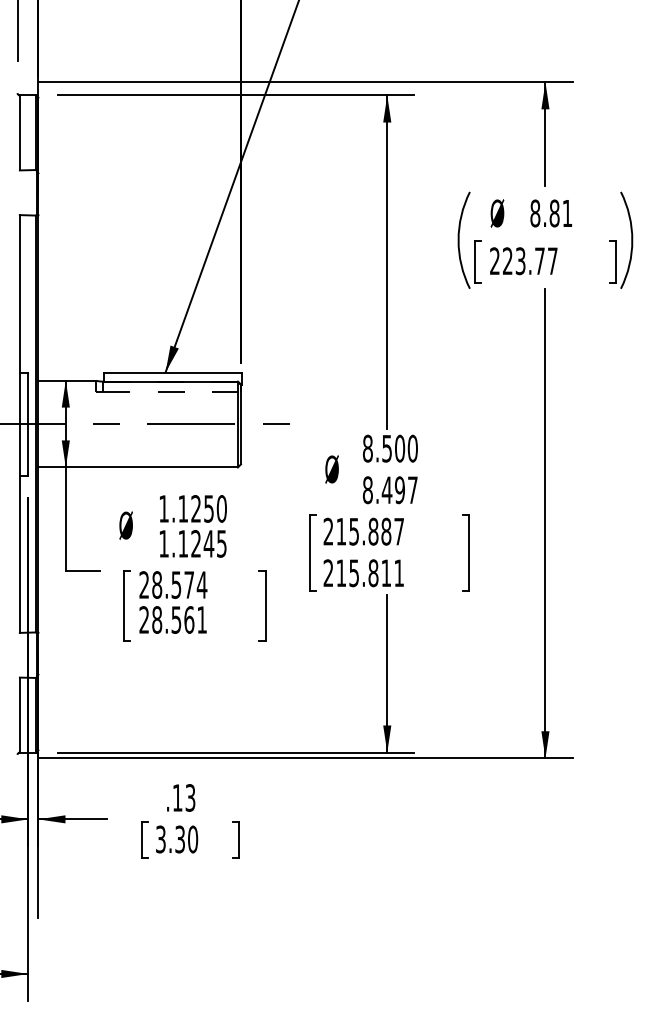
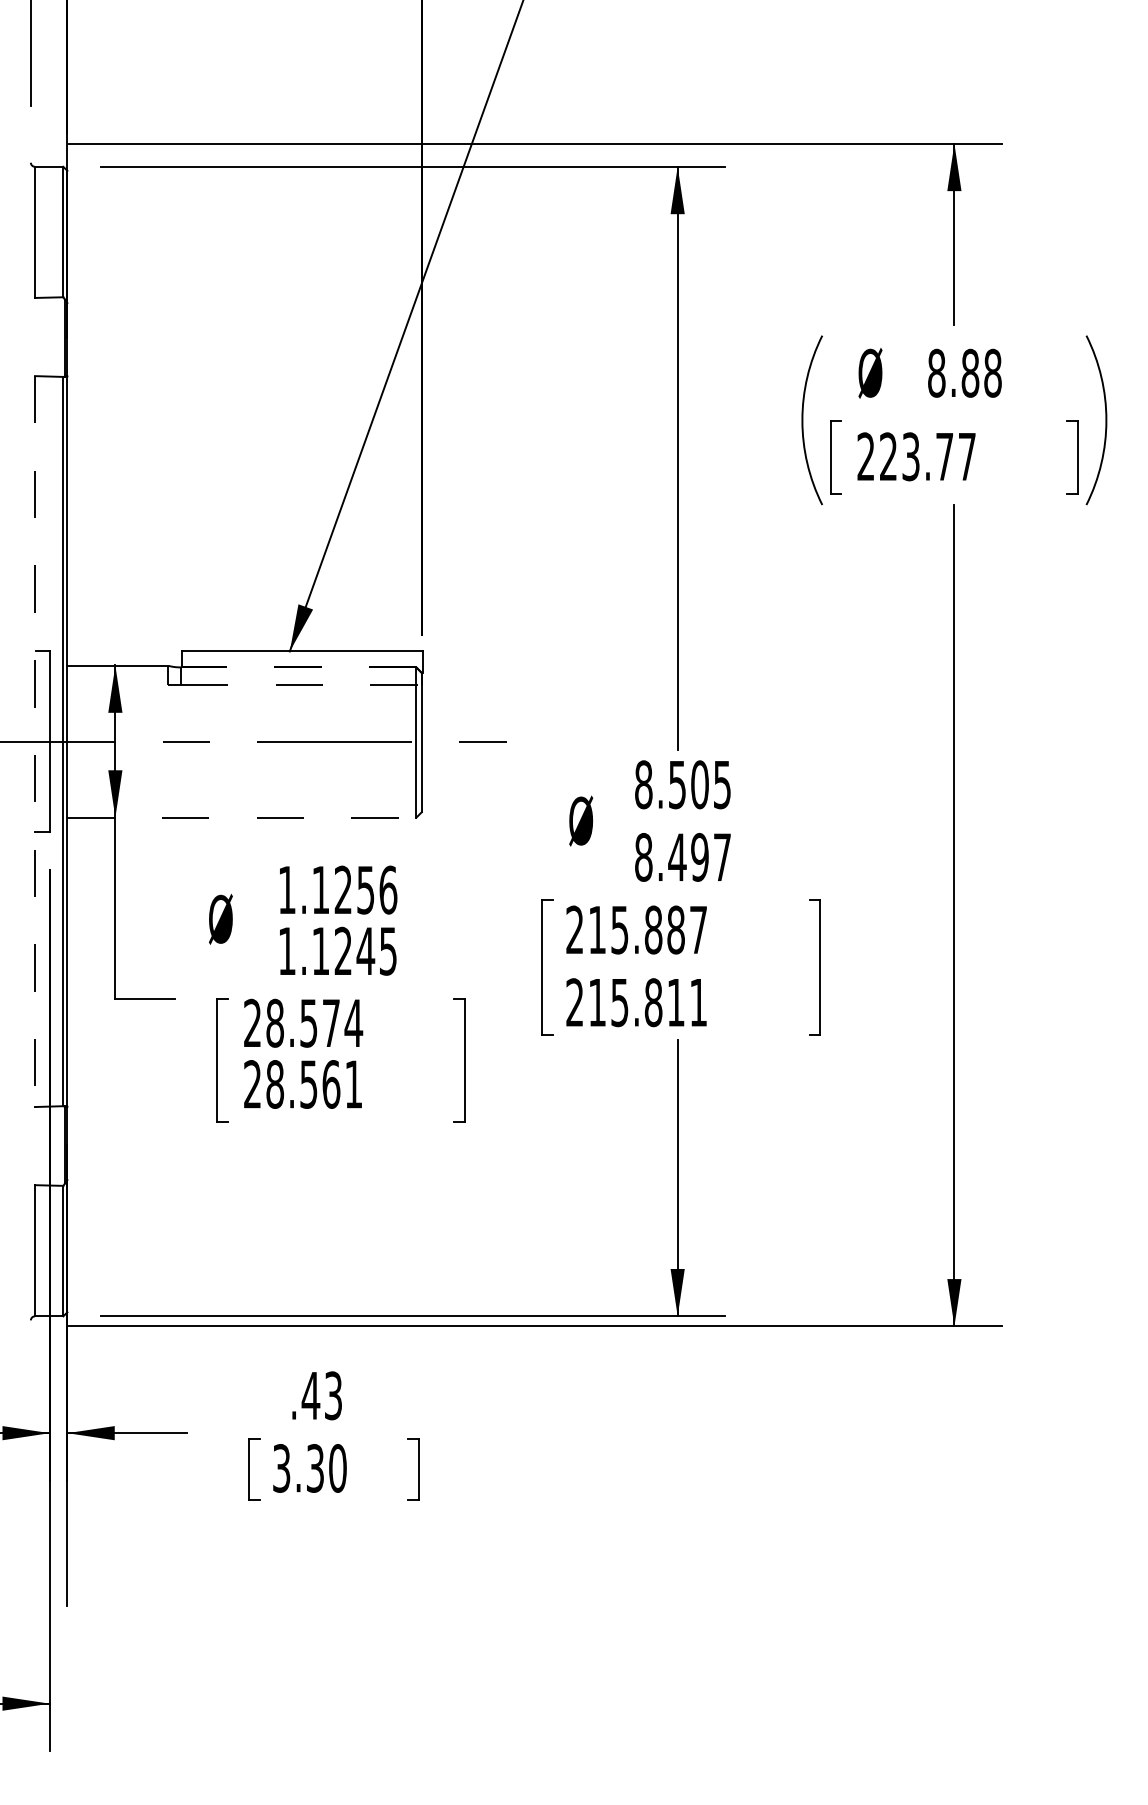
text: (567, 213) -> (992, 373), 8.81 -> 8.88
line: (170, 381) -> (298, 667), solid -> dashed
line: (19, 424) -> (34, 742), solid -> dashed
text: (412, 448) -> (721, 784), 8.500 -> 8.505
line: (138, 467) -> (242, 817), solid -> dashed
text: (221, 508) -> (387, 889), 1.1250 -> 1.1256
text: (177, 797) -> (310, 1394), .13 -> .43

